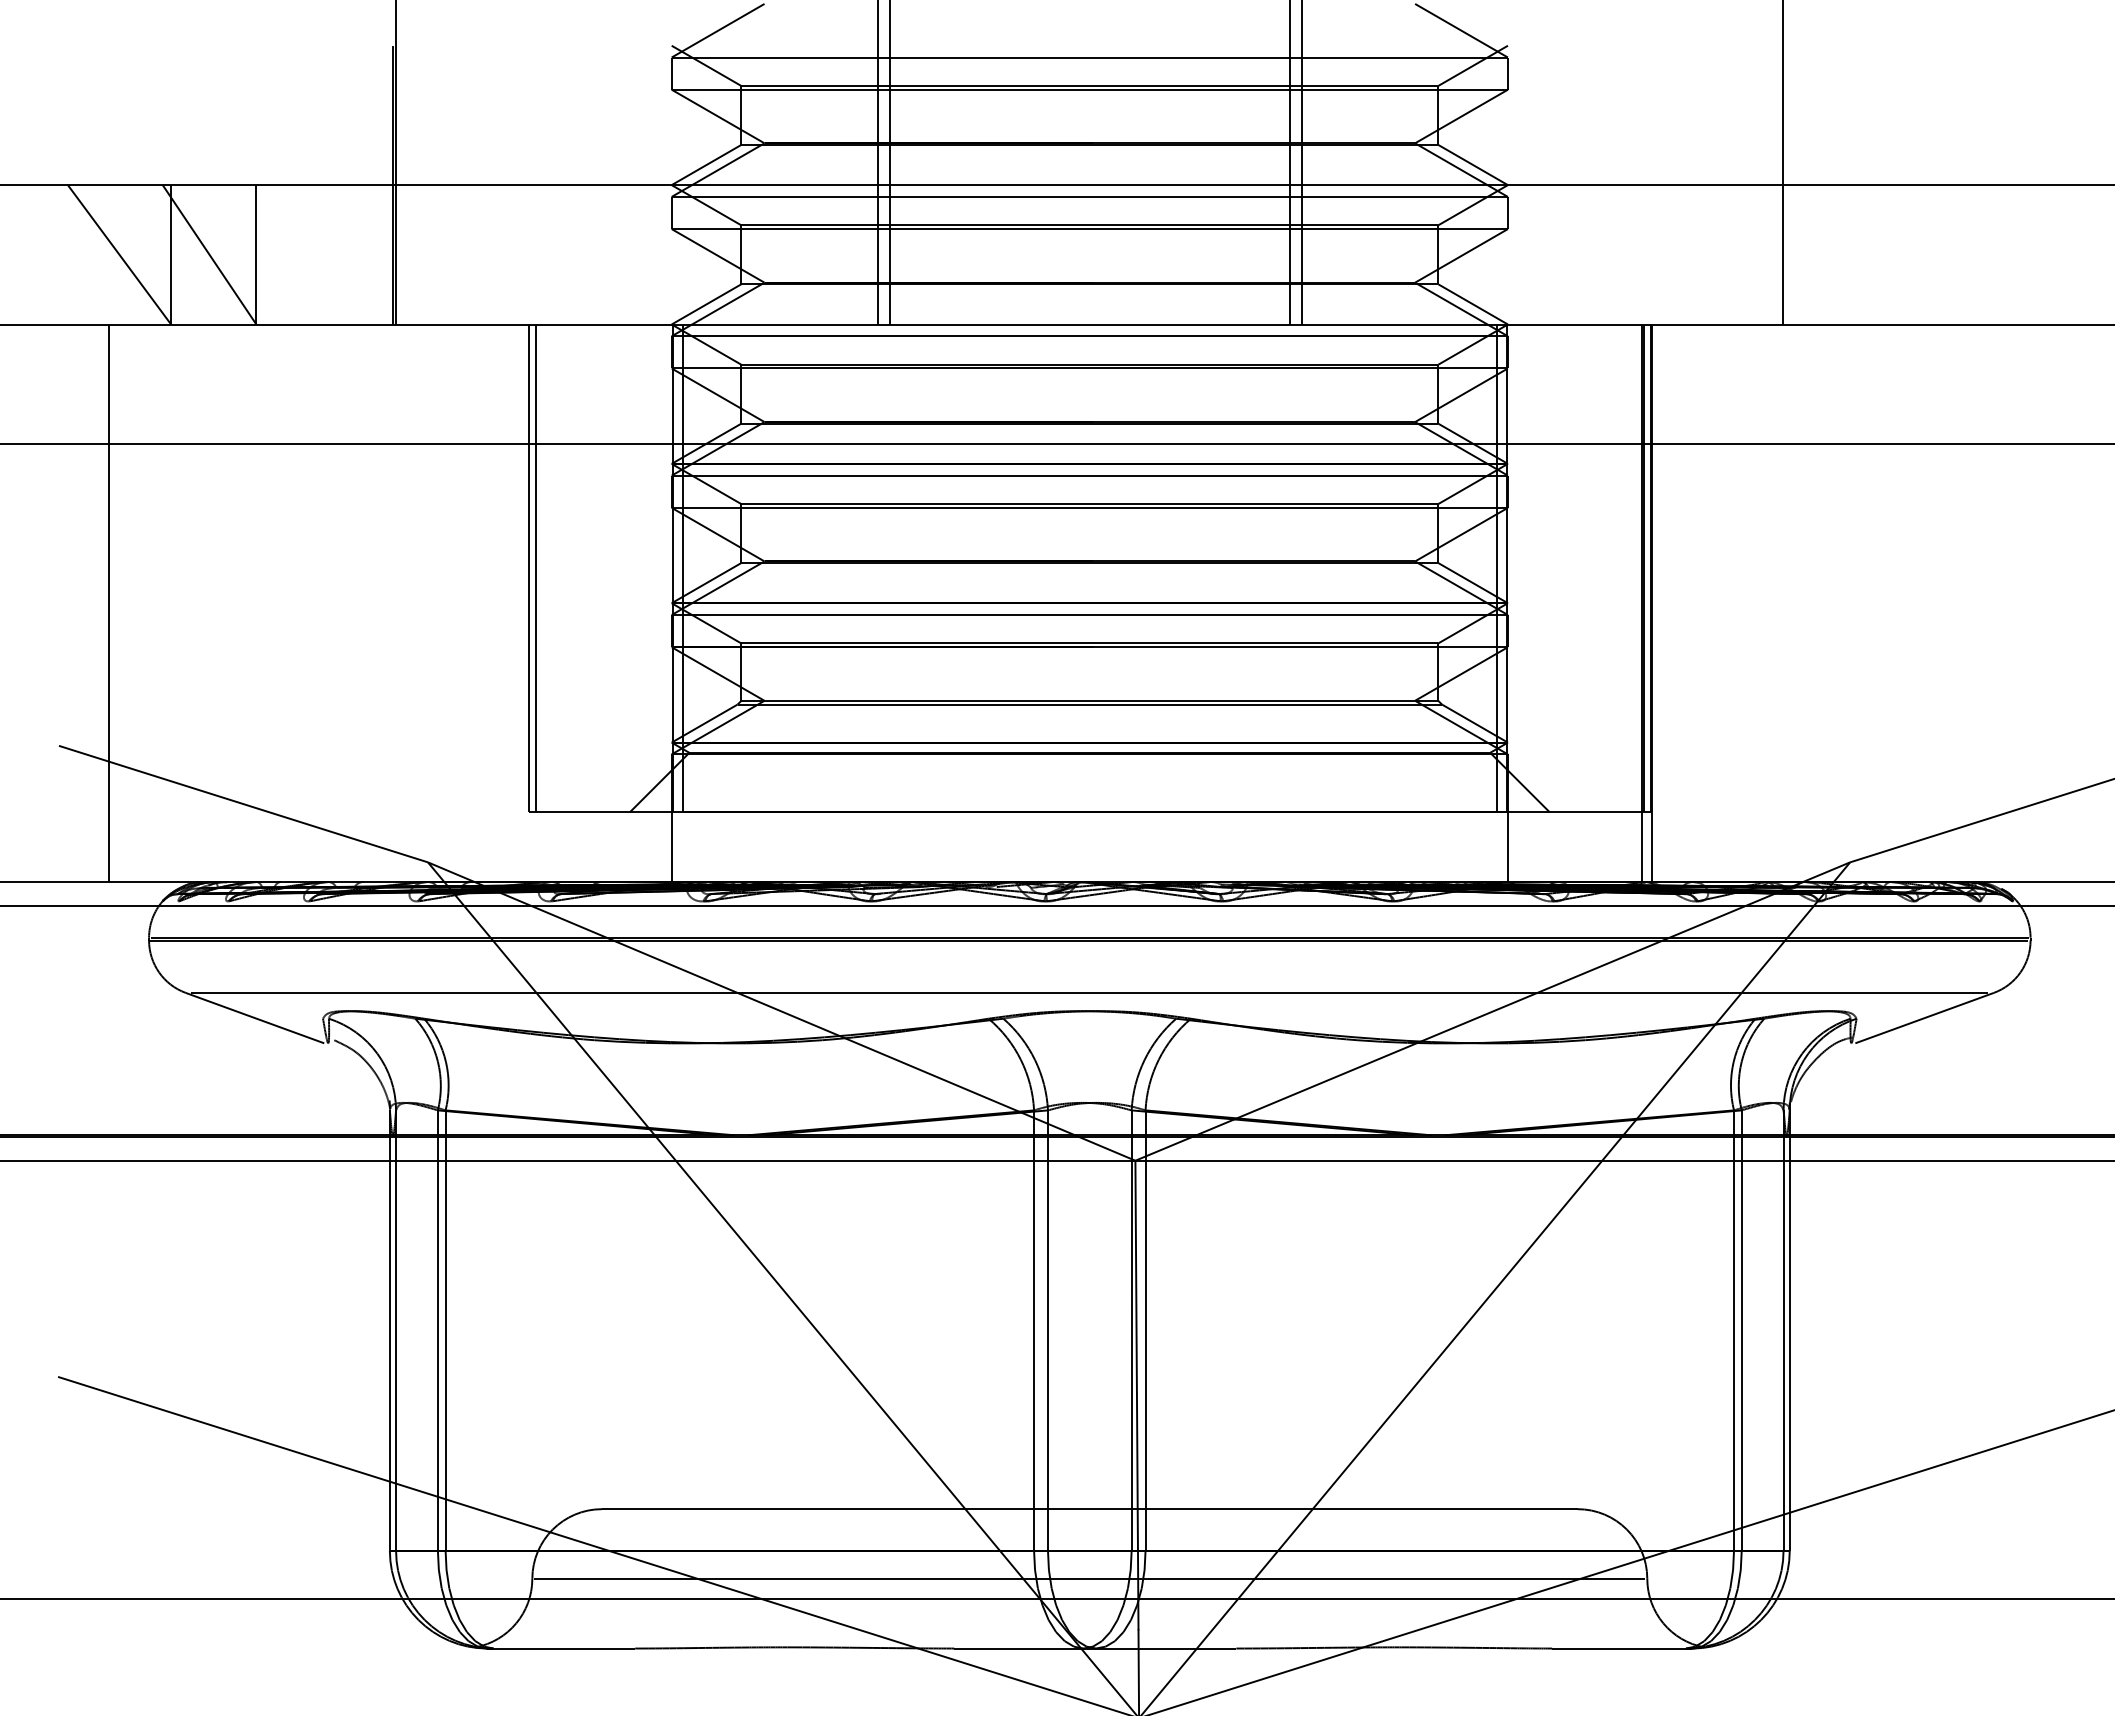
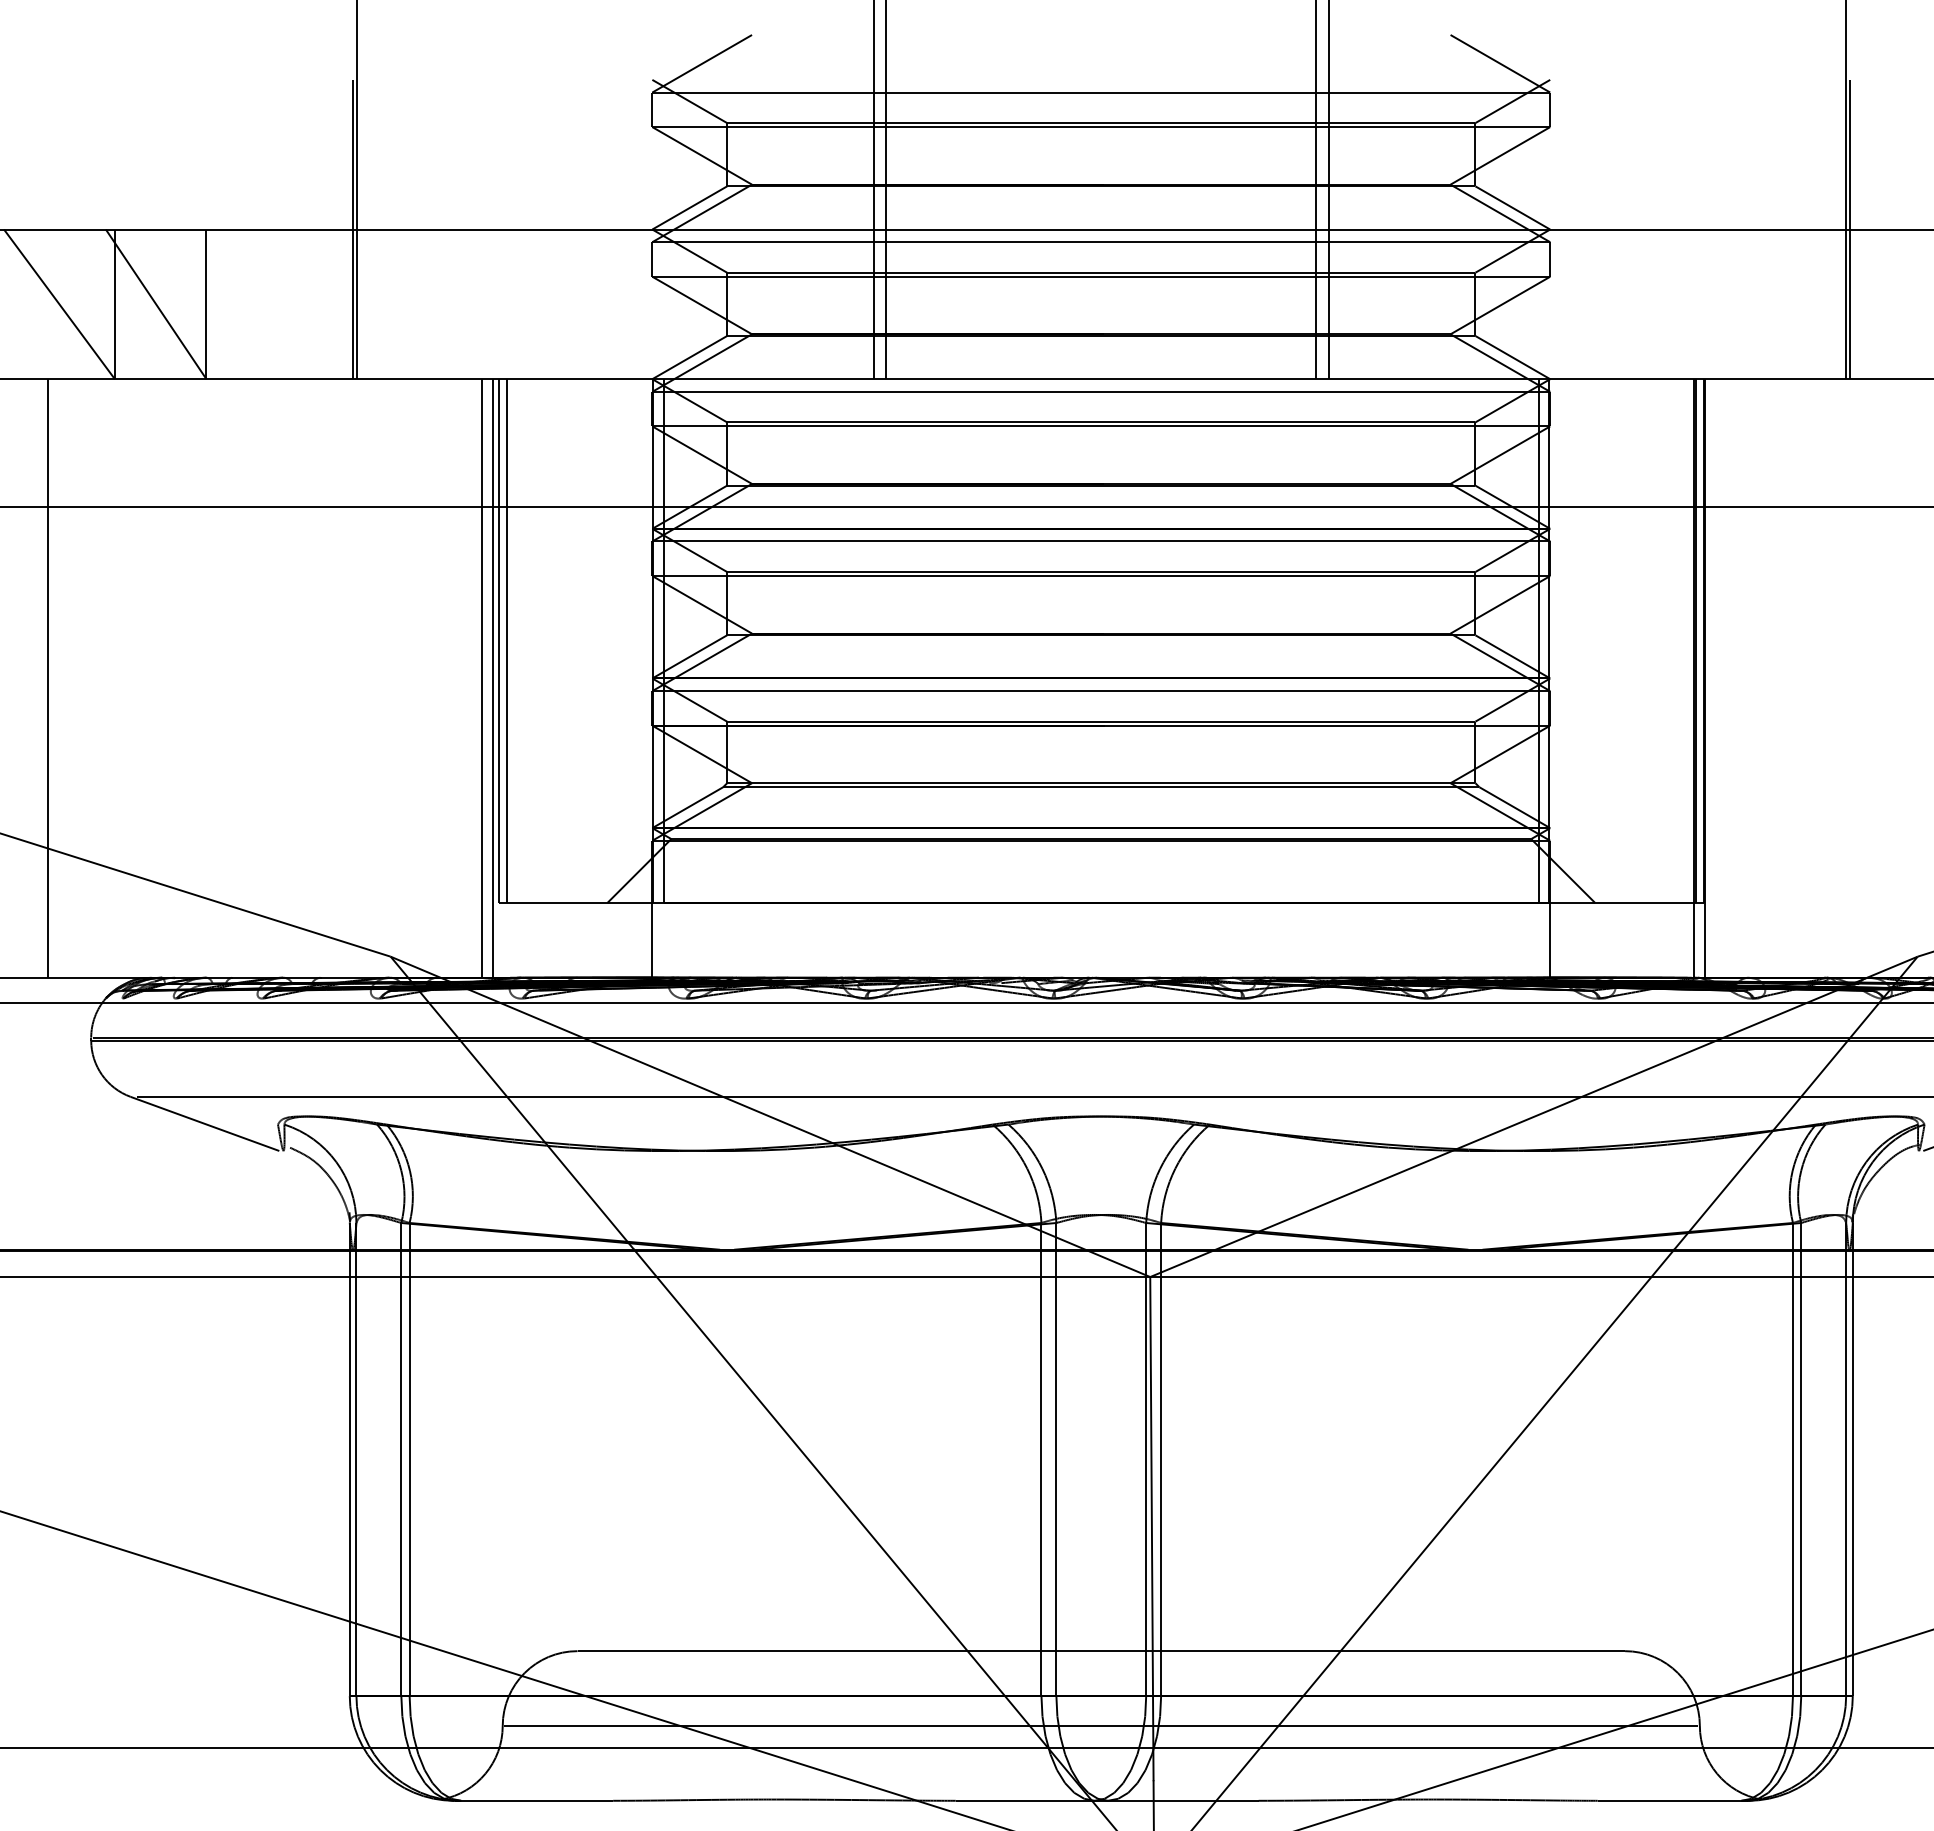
line: (1786, 184) -> (1849, 228), added
line: (513, 602) -> (482, 677), added
line: (523, 602) -> (493, 677), added

